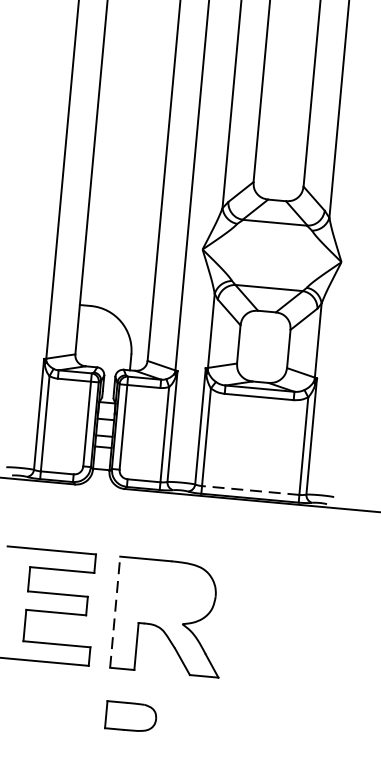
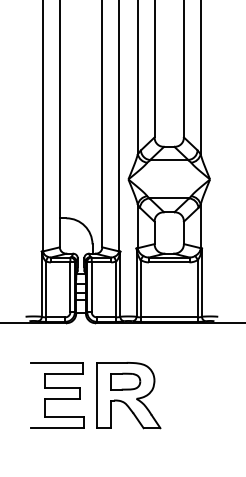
line: (251, 490) -> (169, 317), dashed -> solid
line: (114, 612) -> (96, 395), dashed -> solid
part: (131, 716) -> (125, 381), moved

